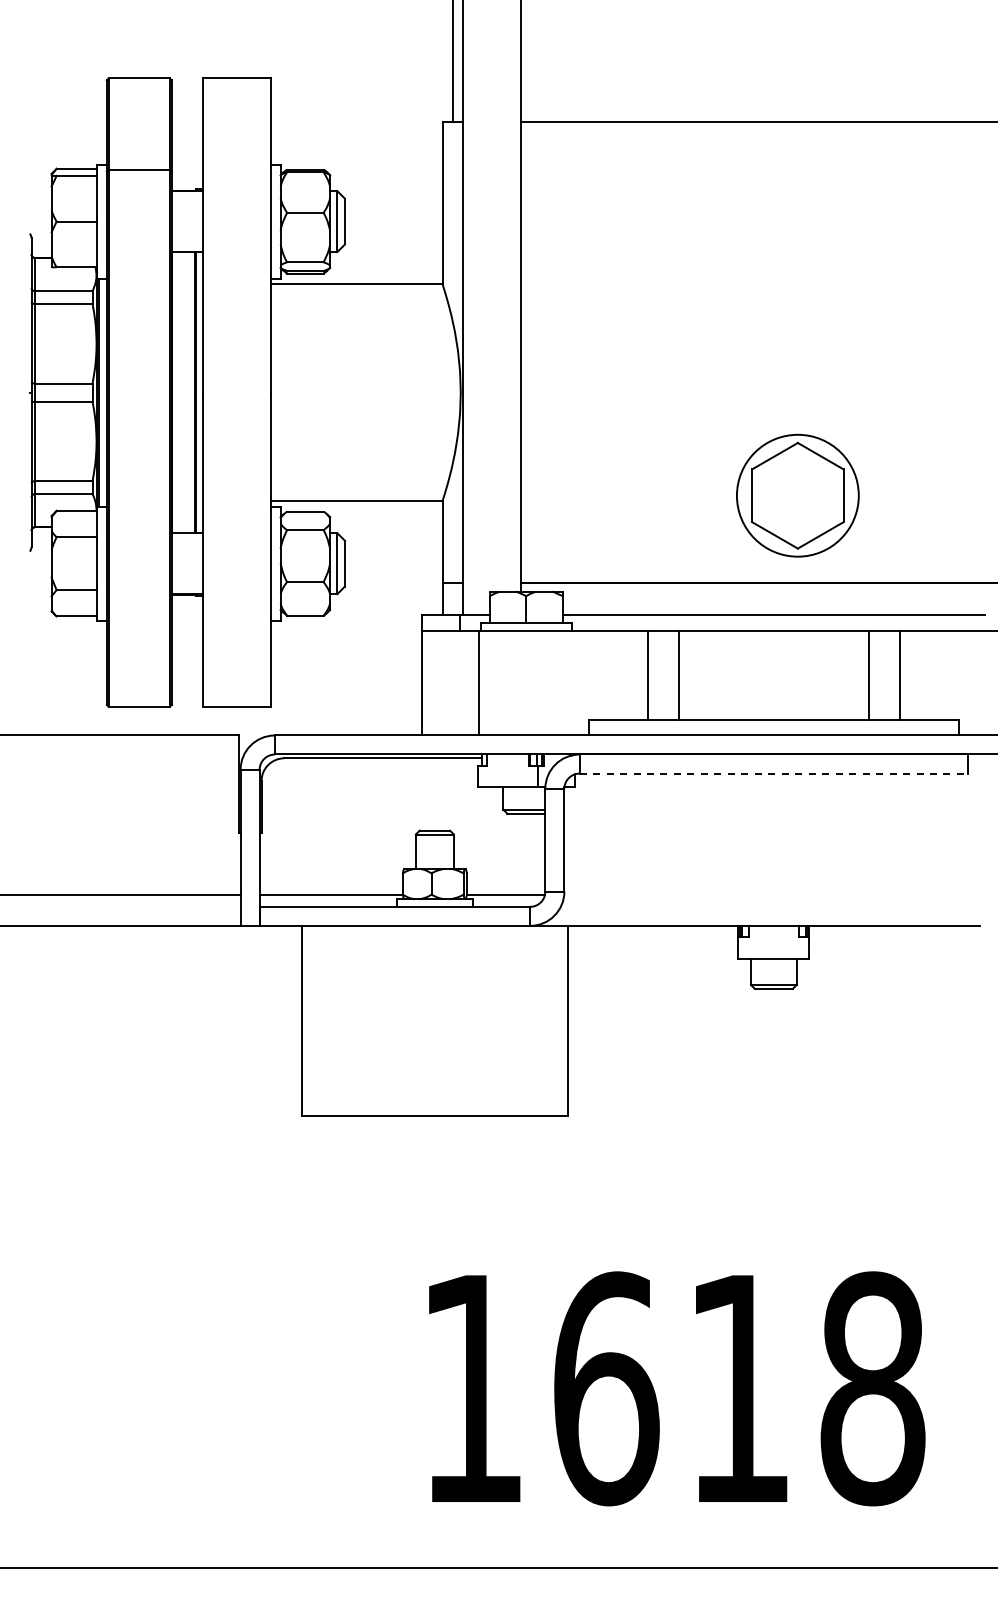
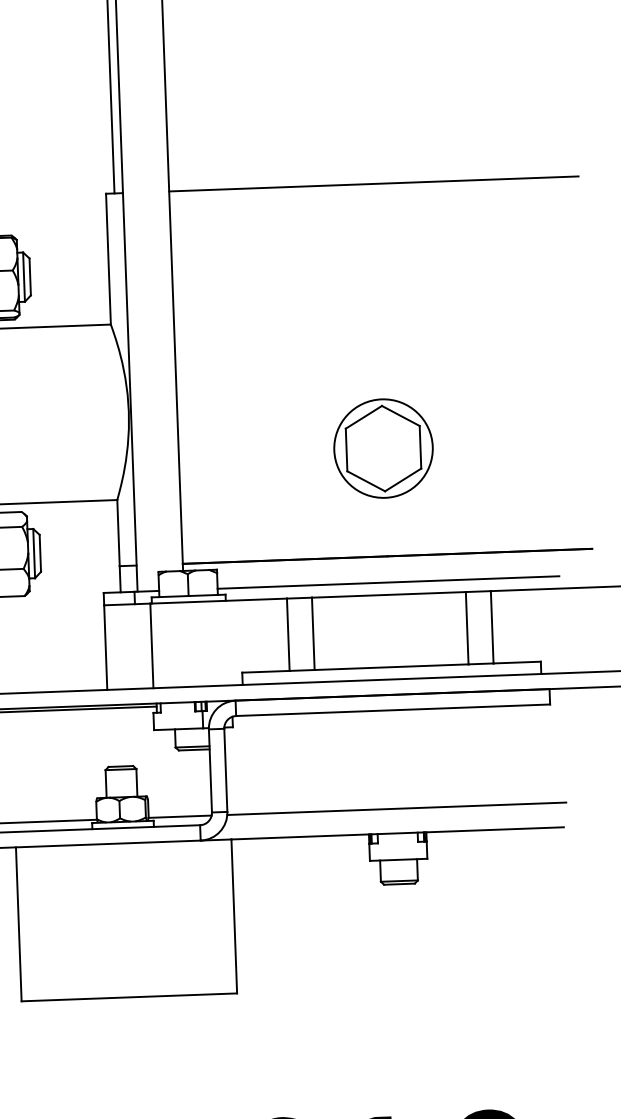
part: (797, 495) -> (383, 448), moved
line: (774, 773) -> (393, 710), dashed -> solid
line: (773, 895) -> (396, 808), added

